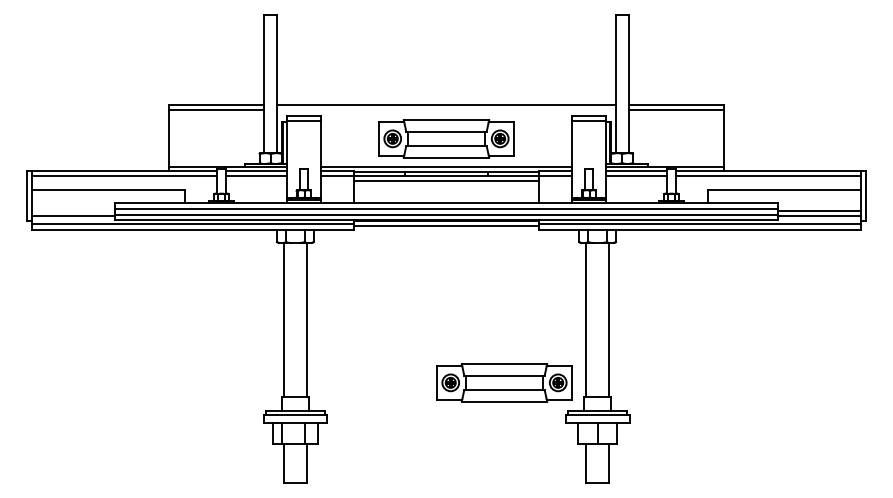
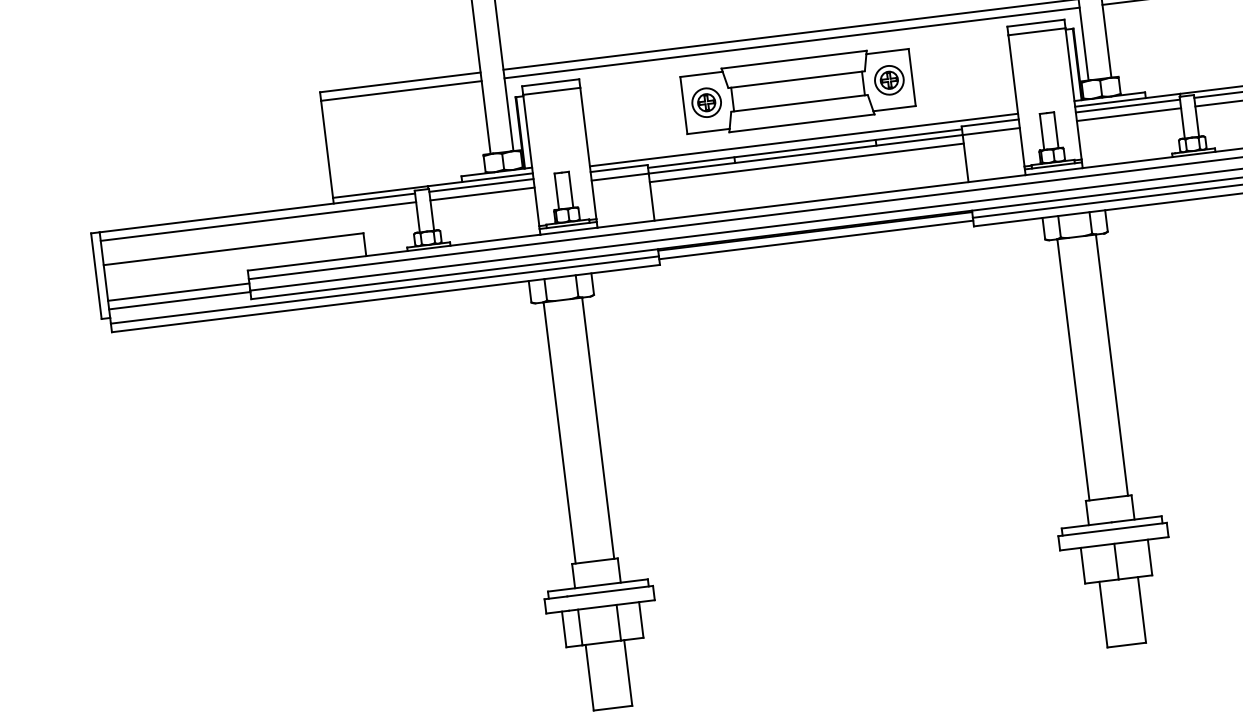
line: (446, 110) -> (792, 43), added
line: (72, 211) -> (177, 293), added
part: (504, 382) -> (947, 493), removed

